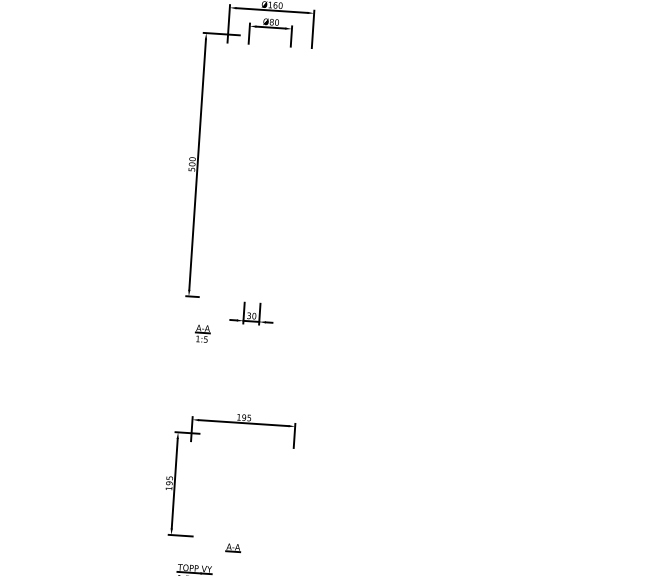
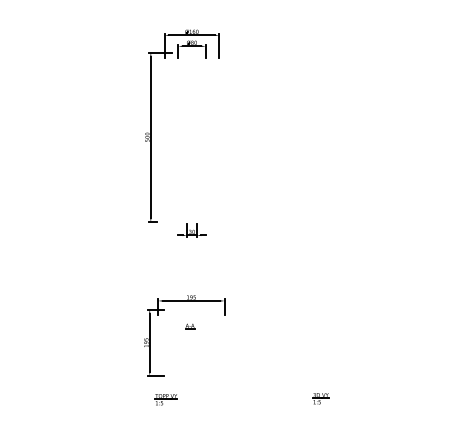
part: (202, 333) -> (161, 245), removed
part: (234, 548) -> (190, 326), moved

